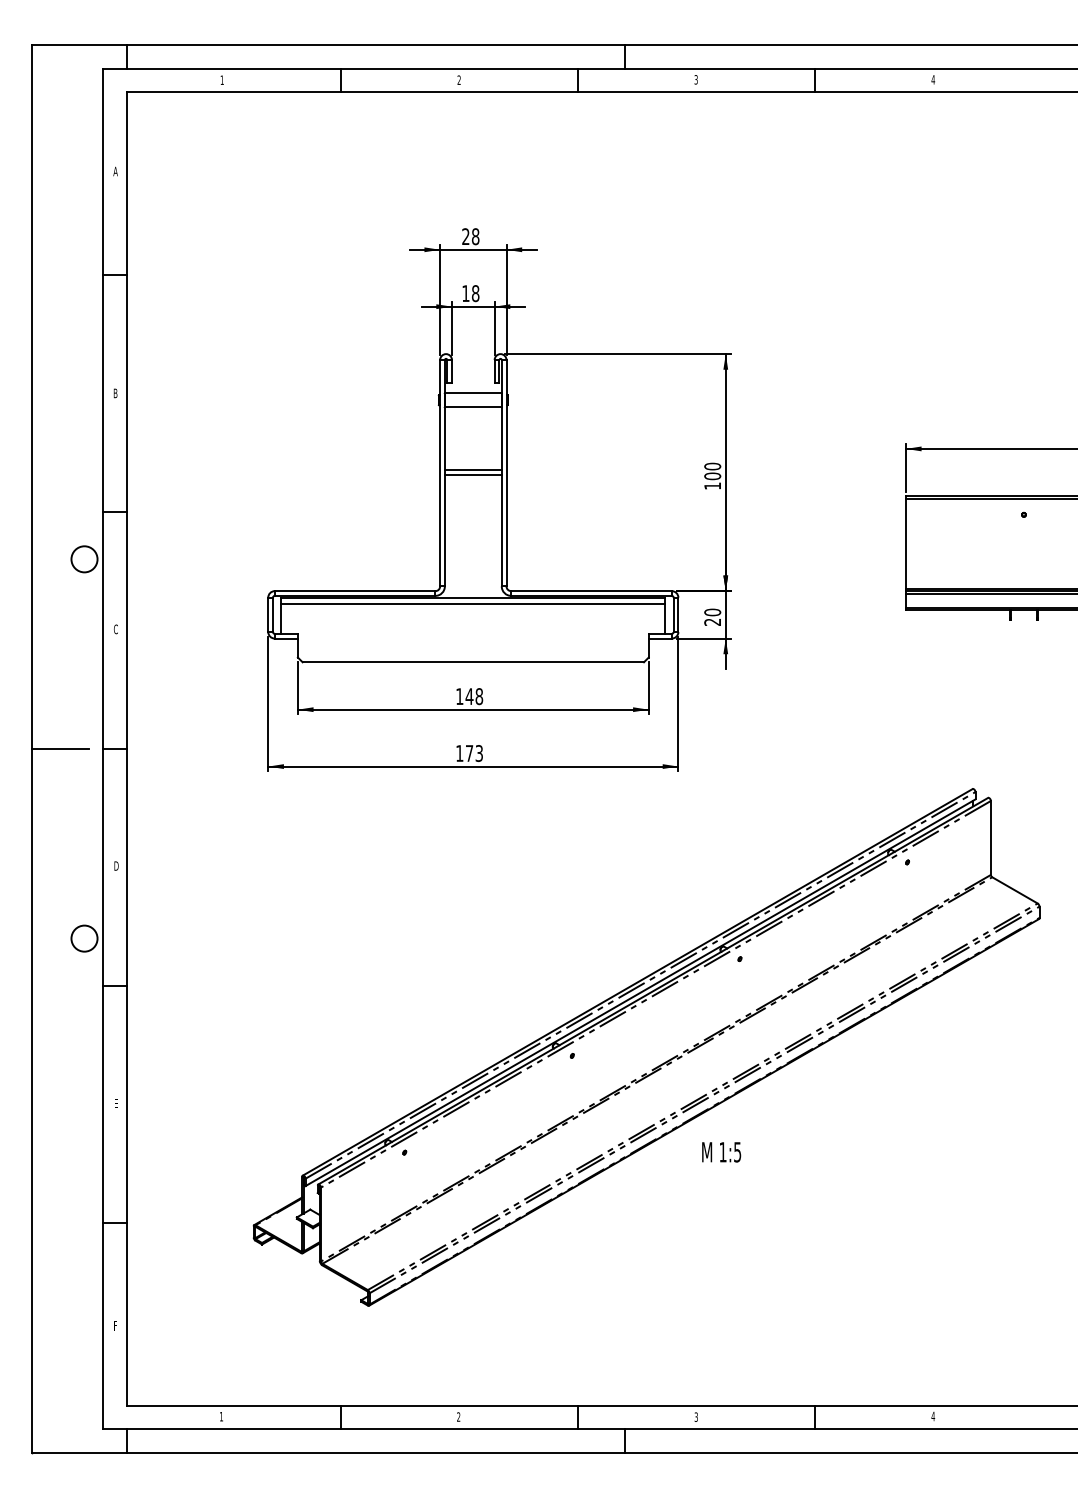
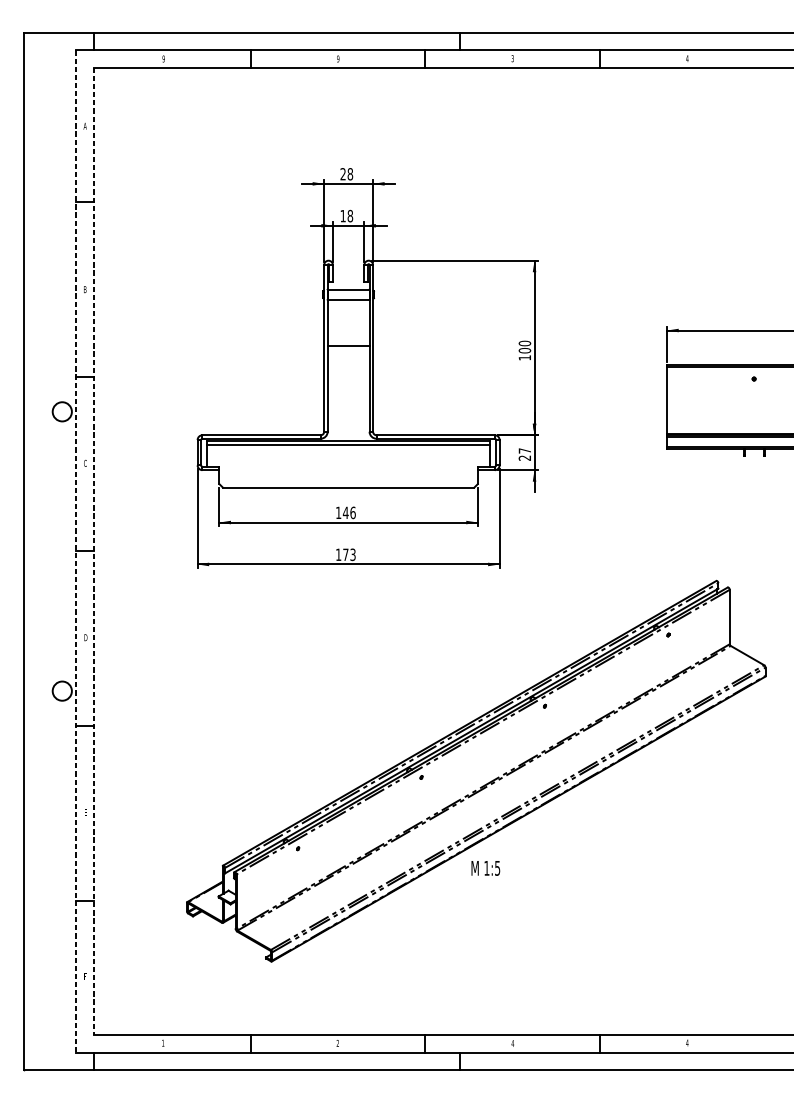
text: (221, 79) -> (163, 58), 1 -> 9
text: (458, 79) -> (337, 58), 2 -> 9
line: (472, 475) -> (348, 350), removed
text: (712, 612) -> (524, 450), 20 -> 27
text: (479, 696) -> (353, 512), 148 -> 146
line: (60, 748) -> (44, 551), removed
line: (127, 748) -> (93, 551), solid -> dashed
line: (103, 749) -> (76, 551), solid -> dashed
text: (721, 1152) -> (485, 868), moved
text: (696, 1416) -> (512, 1043), 3 -> 4

